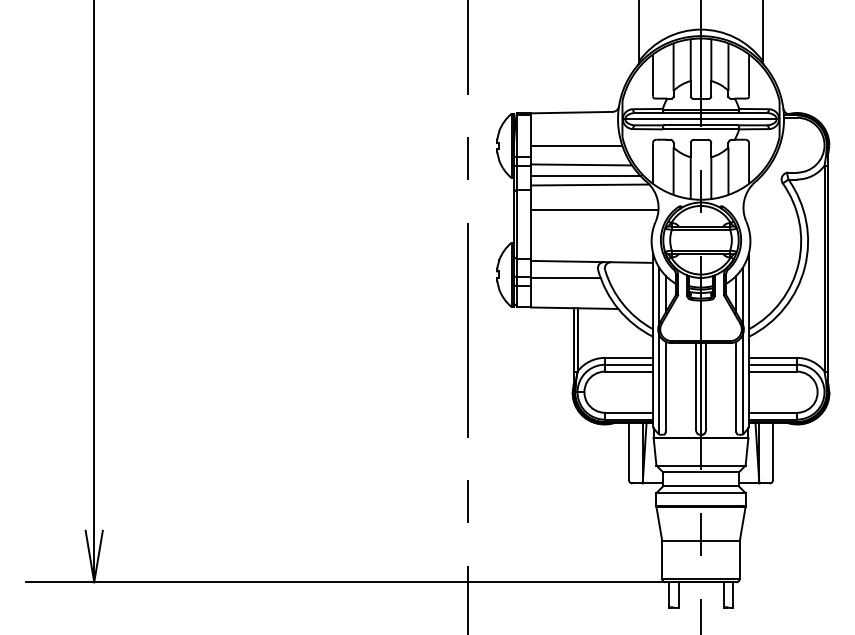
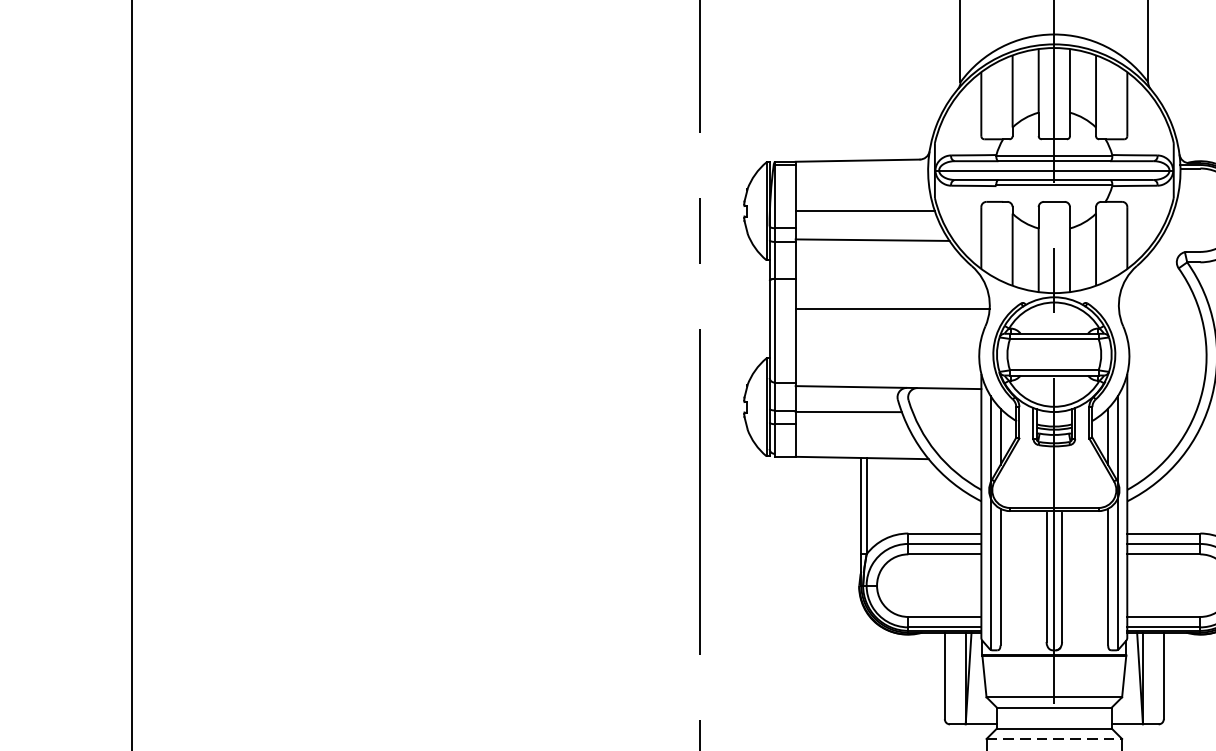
line: (585, 176) -> (878, 257), removed
line: (589, 184) -> (884, 269), removed
line: (701, 493) -> (1055, 739), solid -> dashed

